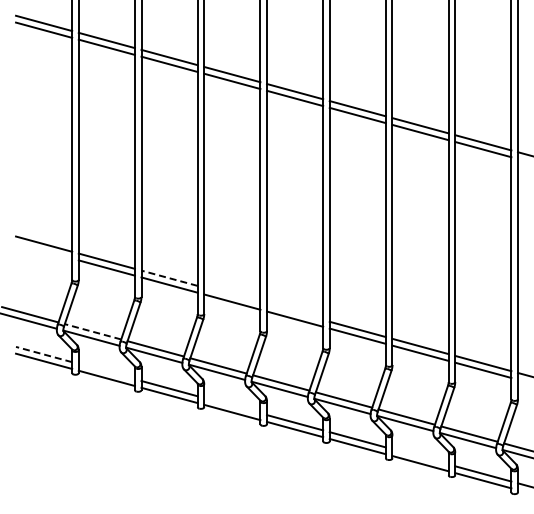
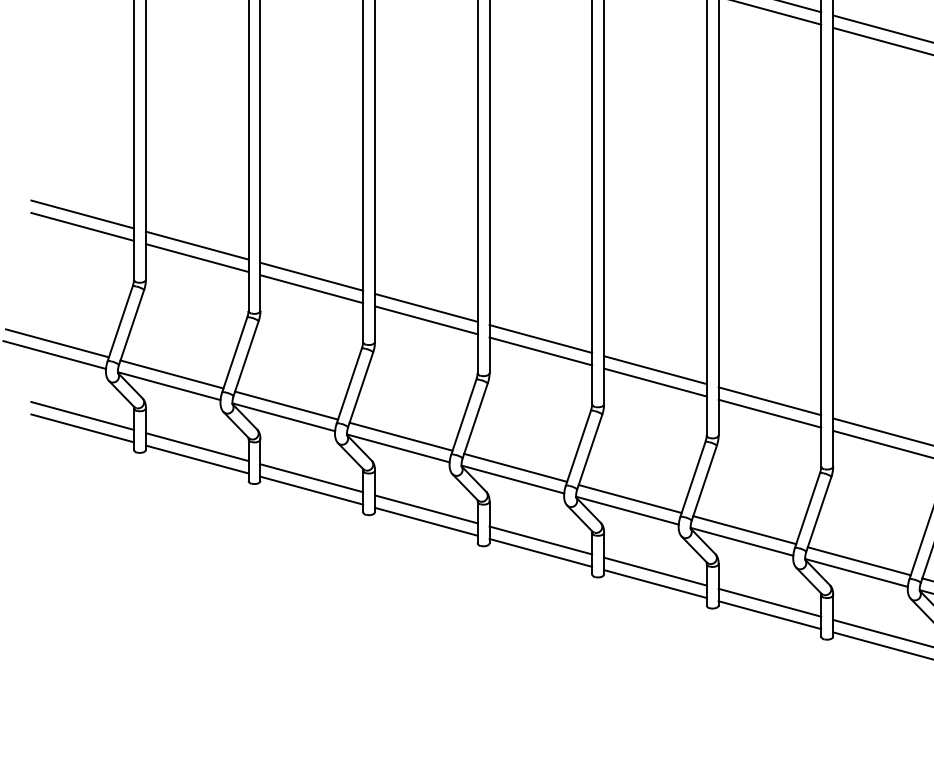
line: (44, 250) -> (83, 226), added
line: (169, 278) -> (311, 277), dashed -> solid
line: (232, 294) -> (426, 306), added
line: (295, 312) -> (541, 339), added
line: (92, 331) -> (171, 373), dashed -> solid
line: (43, 354) -> (81, 415), dashed -> solid
line: (106, 371) -> (196, 446), added
line: (232, 405) -> (426, 508), added
line: (420, 456) -> (769, 602), added

